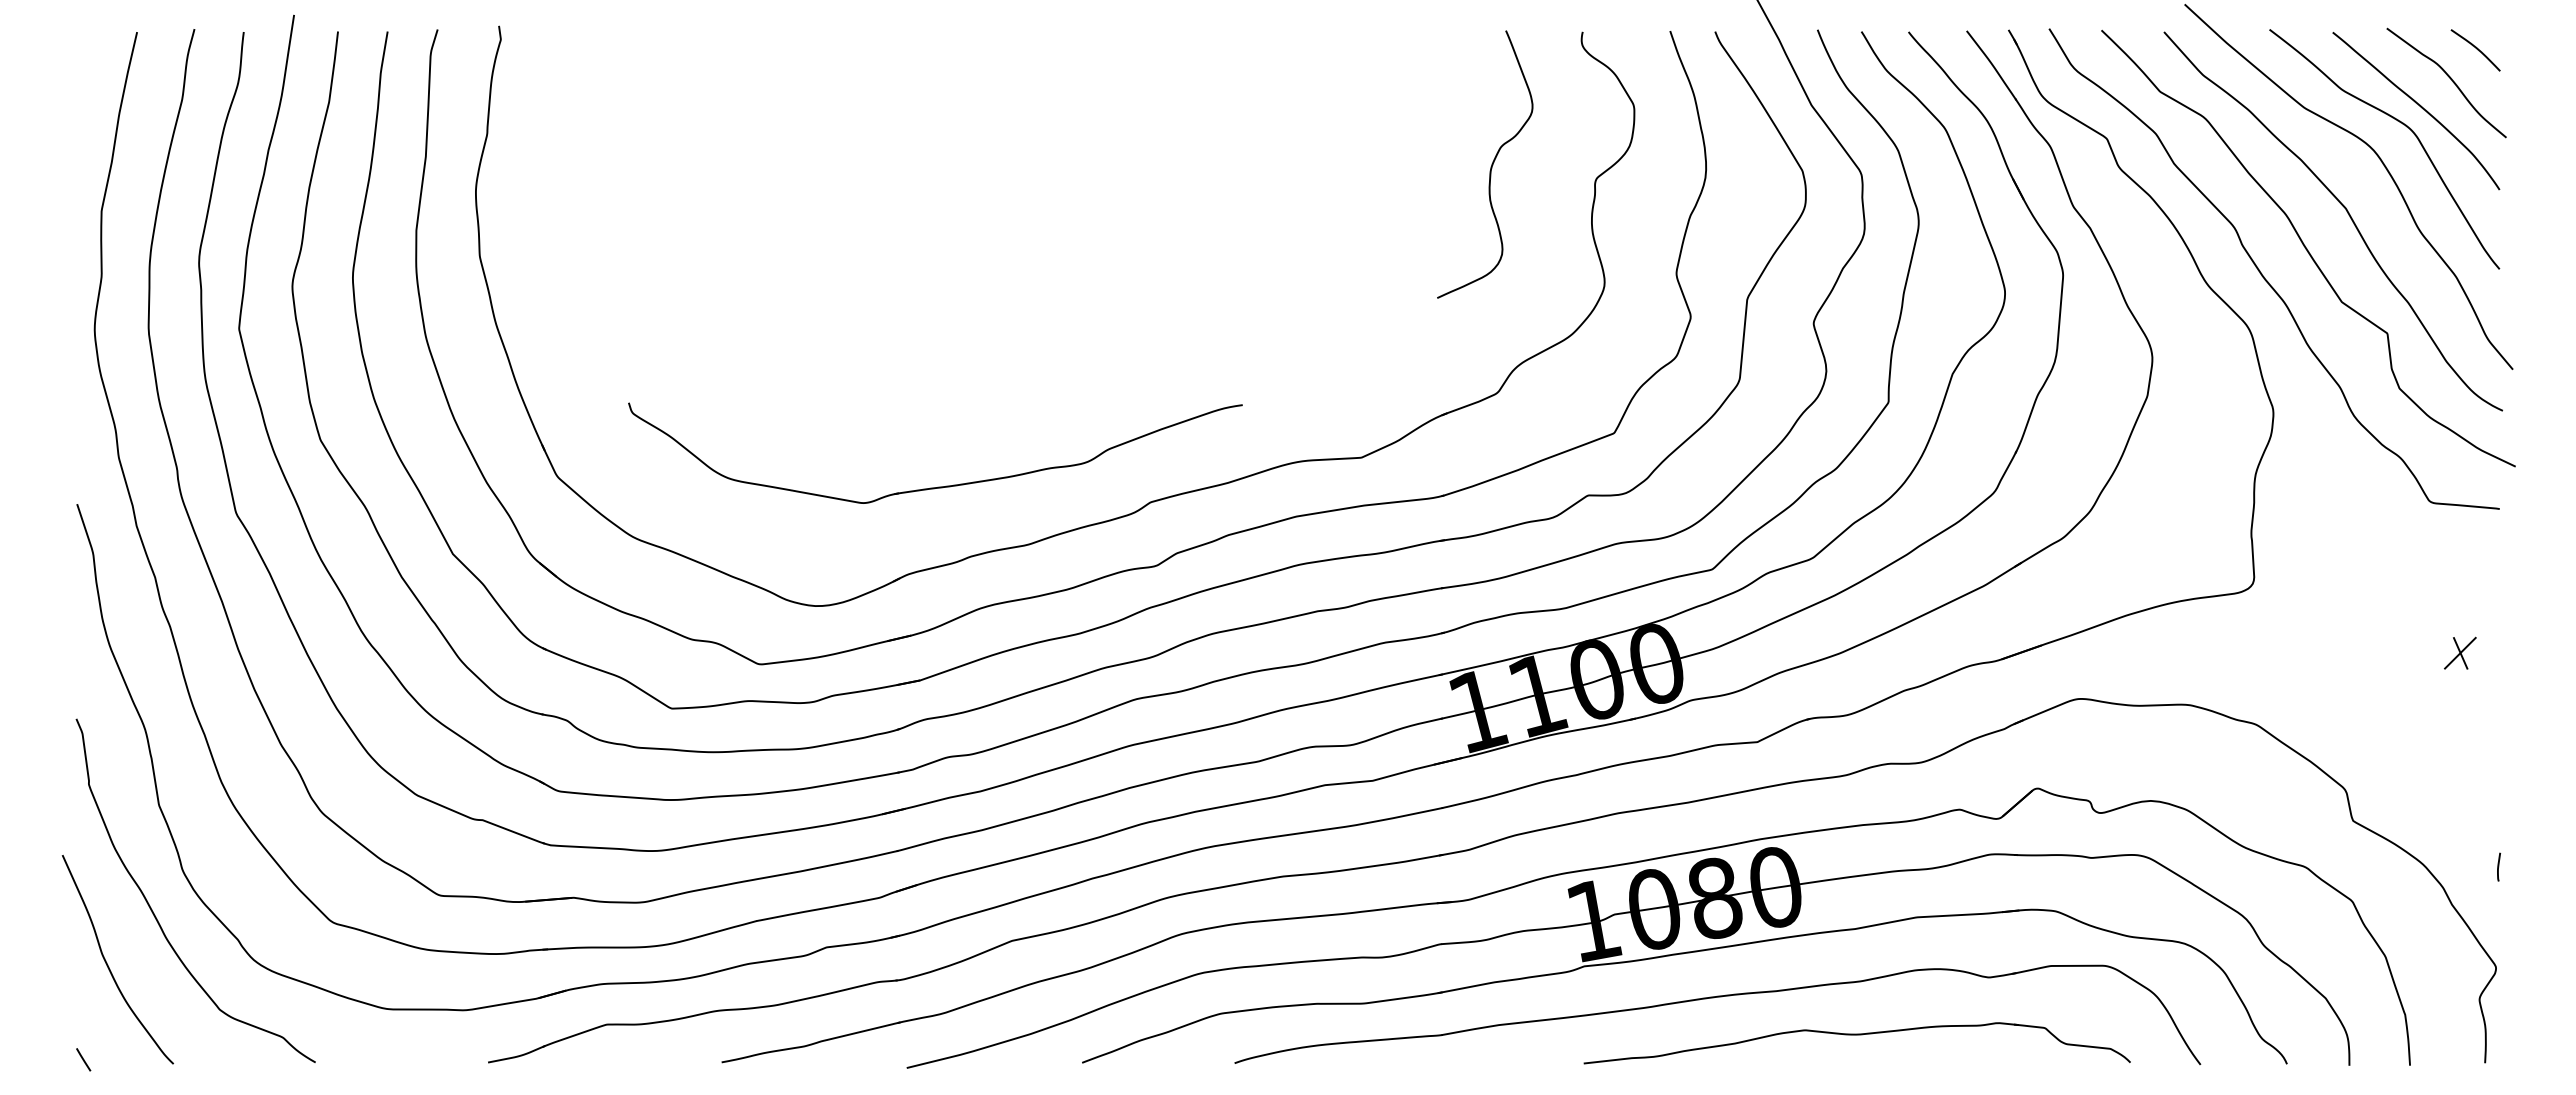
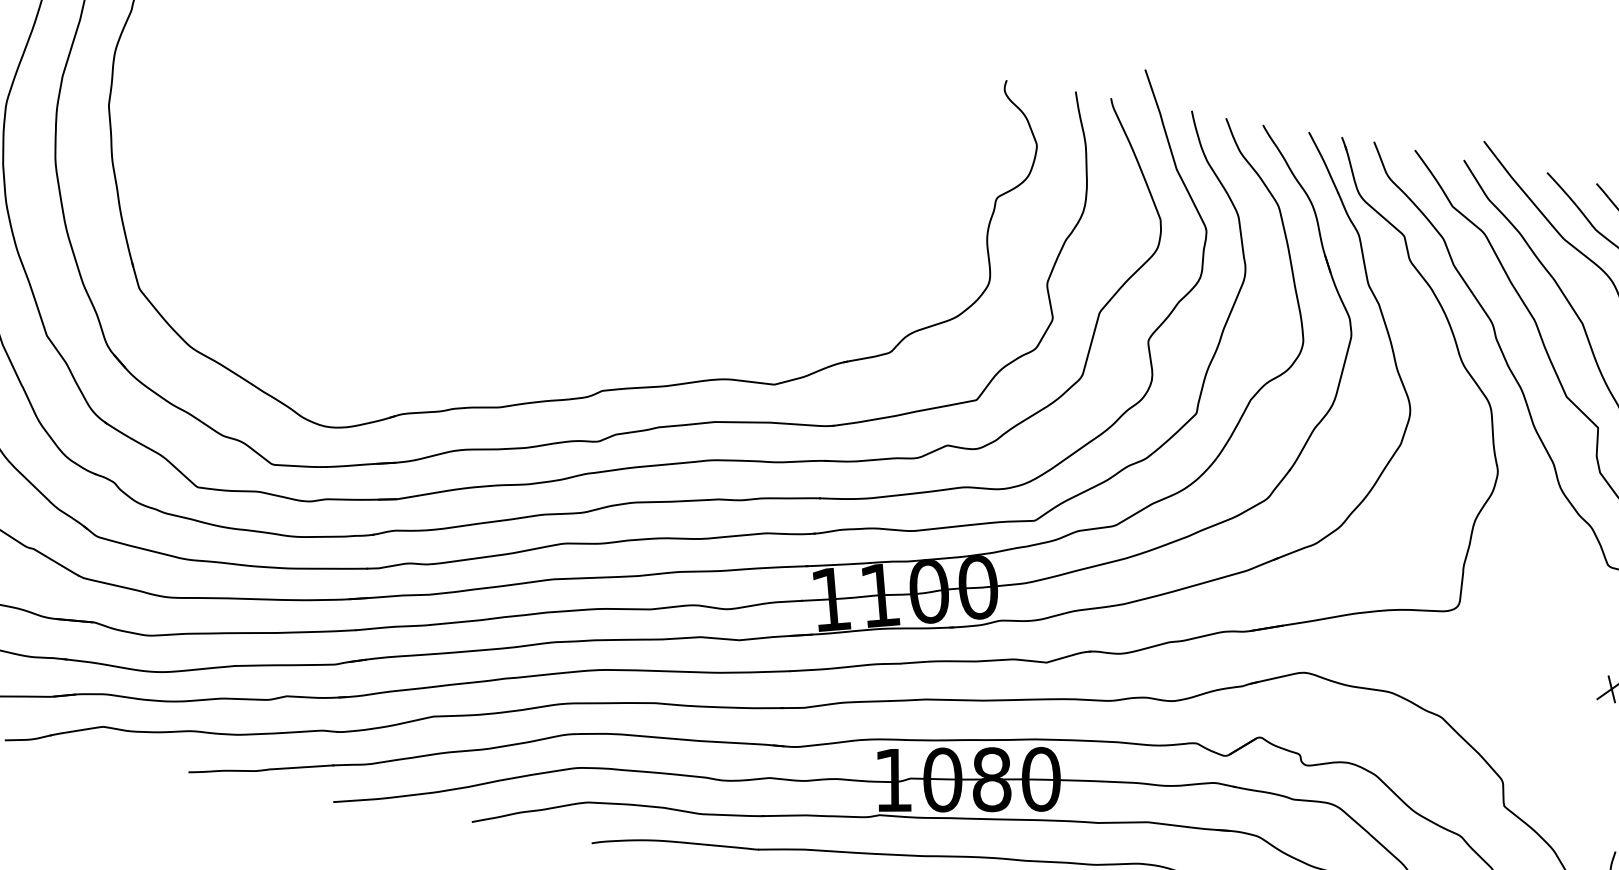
curve: (1490, 166) -> (915, 173), removed
part: (938, 486) -> (437, 349), removed

